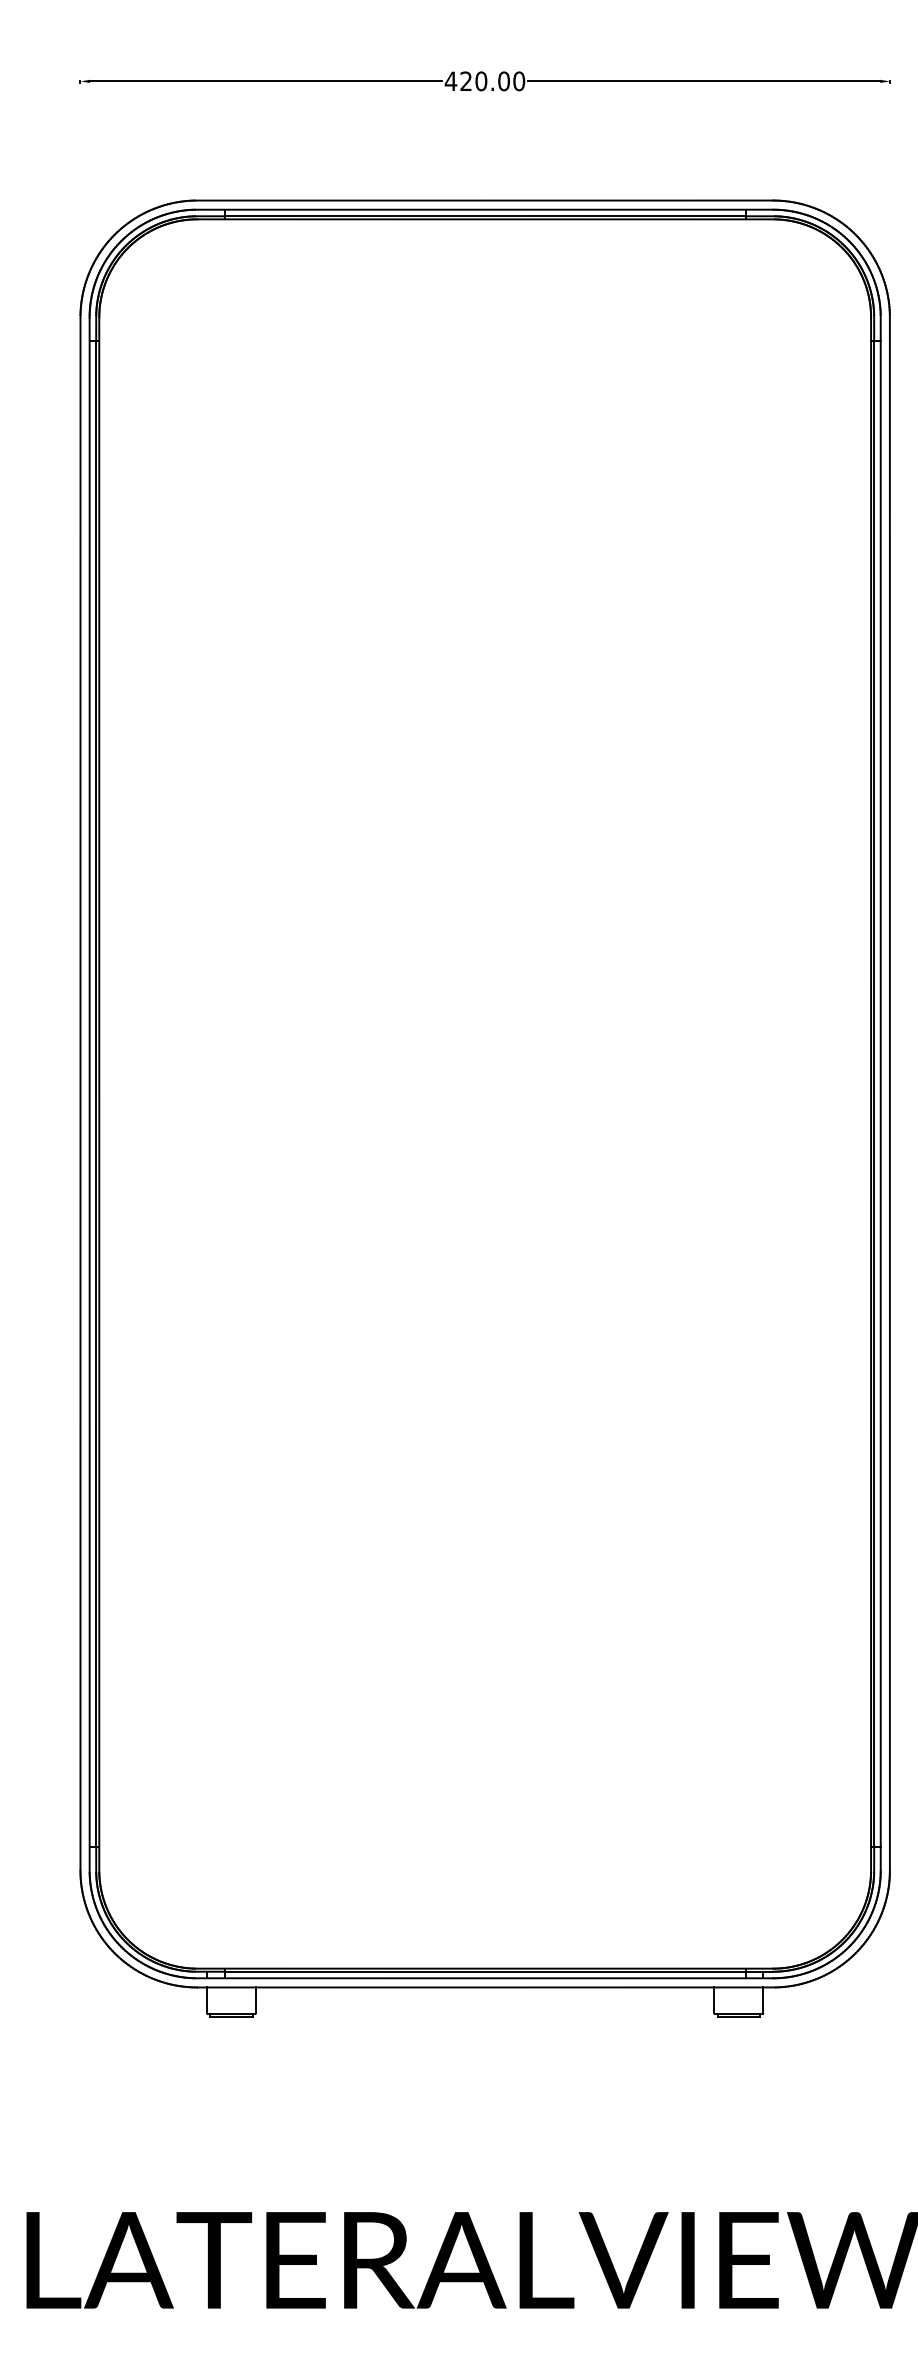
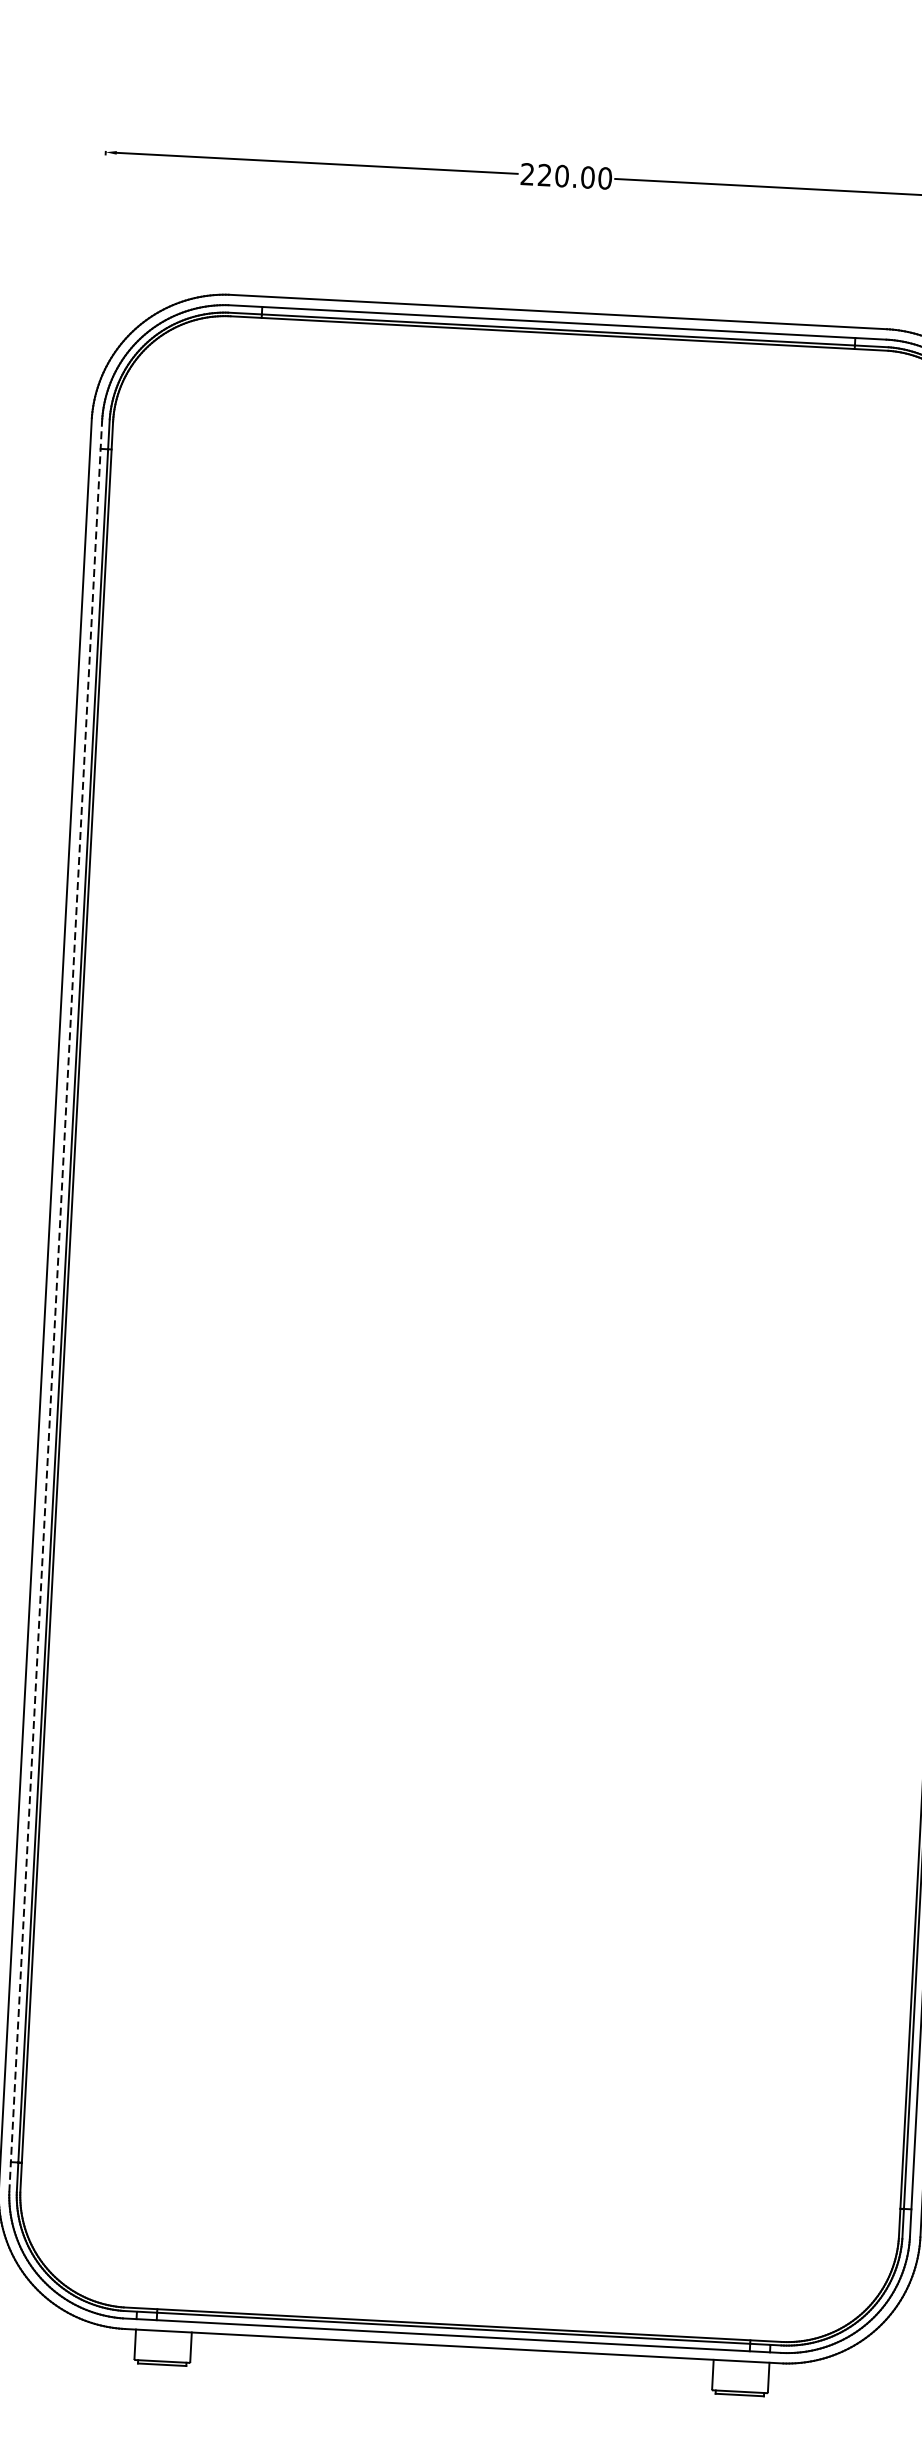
text: (450, 80) -> (527, 173), 420.00 -> 220.00
line: (89, 1095) -> (55, 1307), solid -> dashed

